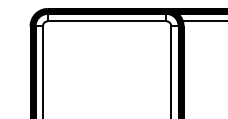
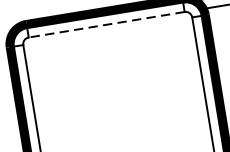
line: (106, 21) -> (105, 25), solid -> dashed

